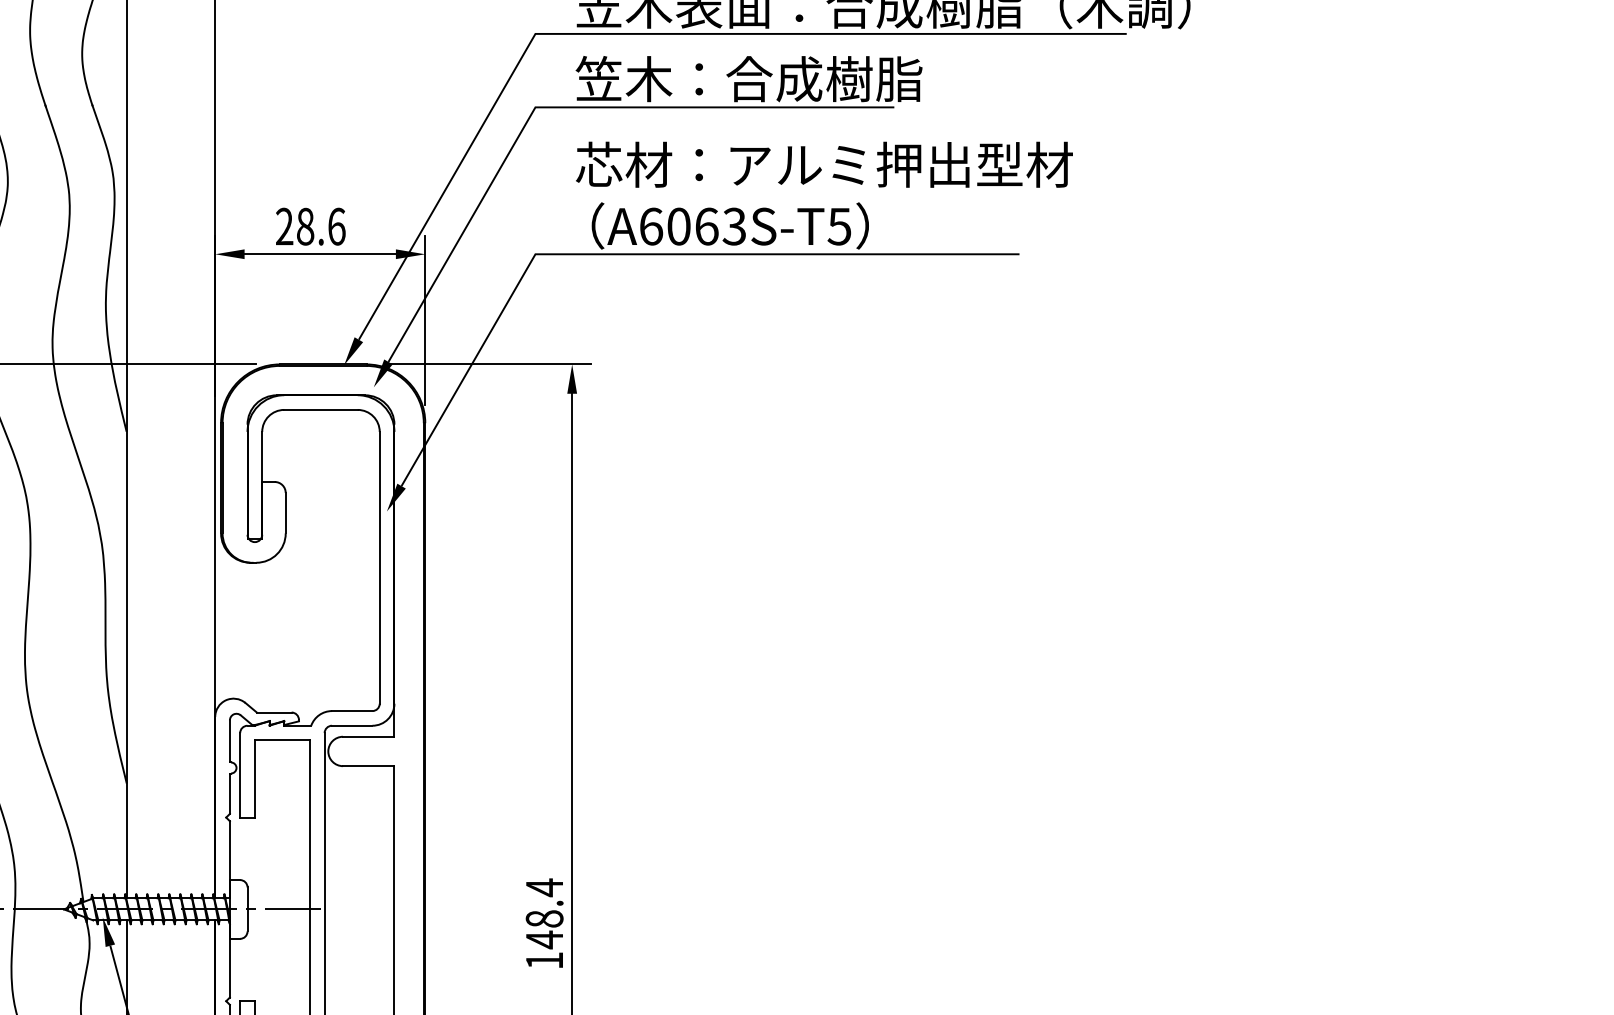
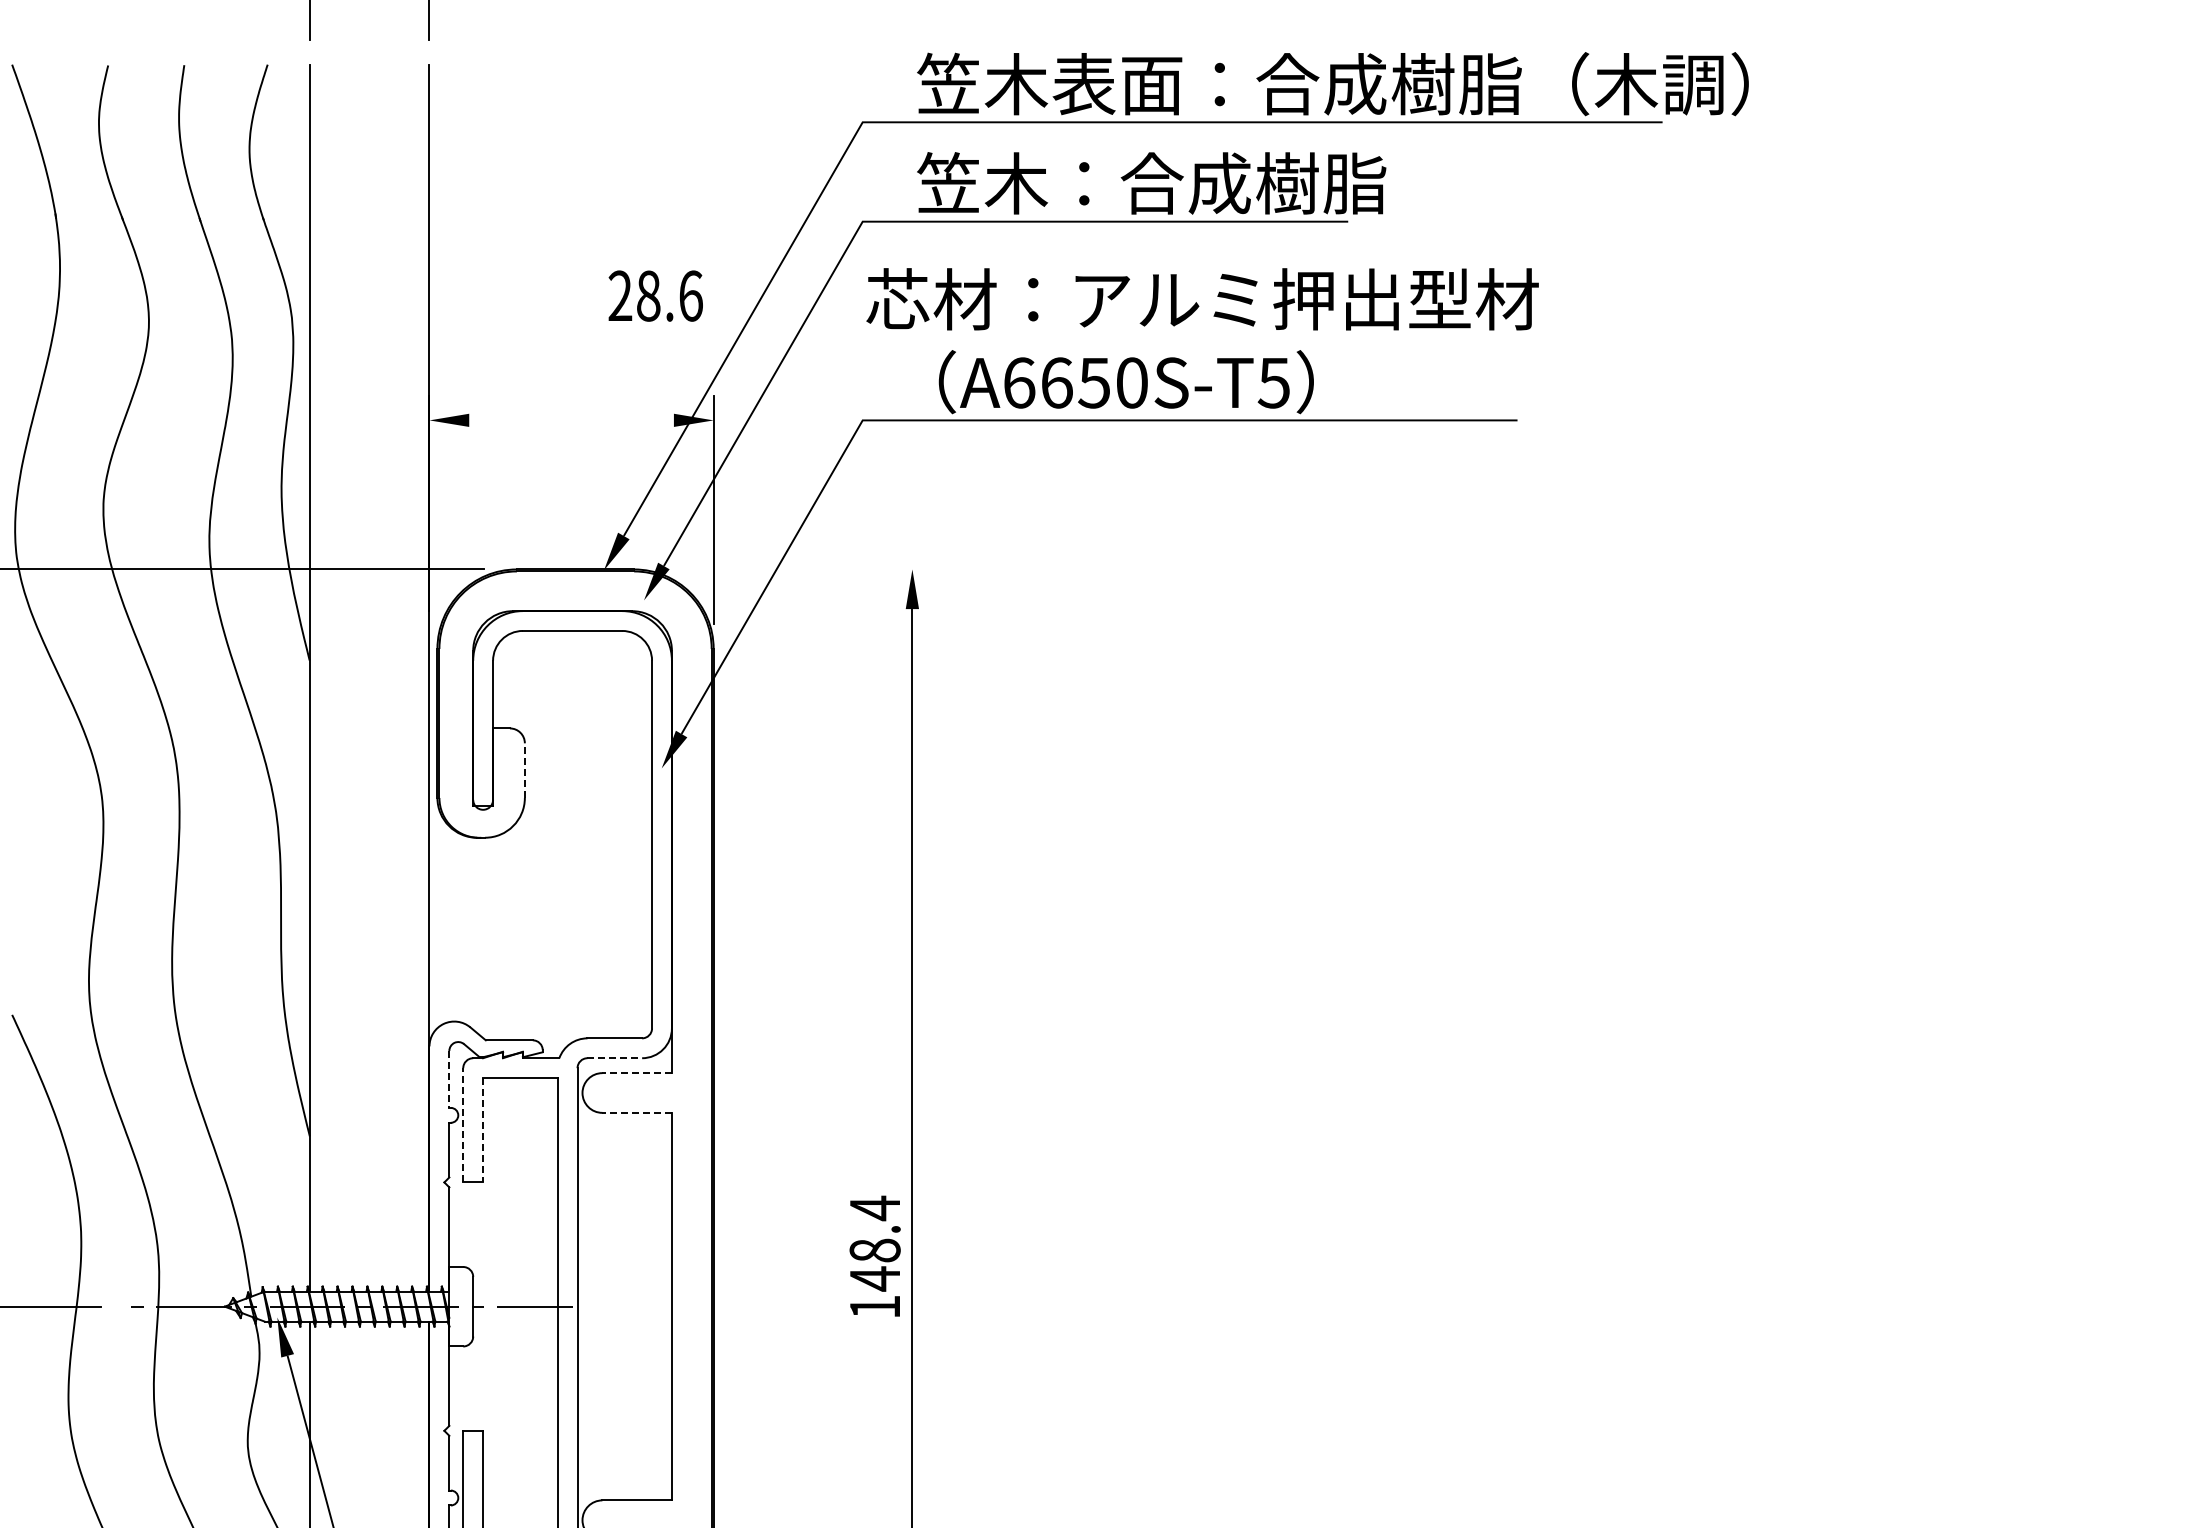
text: (824, 164) -> (1202, 299), moved
text: (310, 226) -> (655, 295), moved
text: (706, 226) -> (1094, 382), A6063S-T5 -> A6650S-T5
line: (320, 254) -> (571, 420), removed
line: (487, 364) -> (798, 569), removed
line: (285, 513) -> (524, 770), solid -> dashed
line: (352, 725) -> (615, 1058), solid -> dashed
line: (368, 737) -> (637, 1073), solid -> dashed
line: (230, 741) -> (449, 1079), solid -> dashed
line: (368, 765) -> (637, 1112), solid -> dashed
line: (240, 774) -> (463, 1124), solid -> dashed
line: (255, 779) -> (483, 1130), solid -> dashed
text: (544, 922) -> (874, 1255), moved

